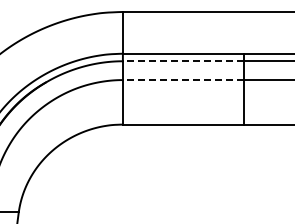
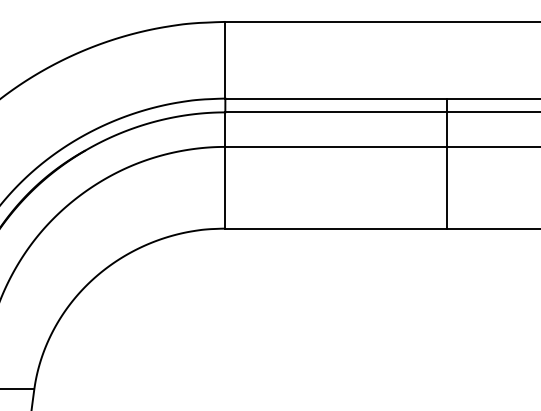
line: (182, 61) -> (334, 112), dashed -> solid
line: (182, 80) -> (334, 147), dashed -> solid

